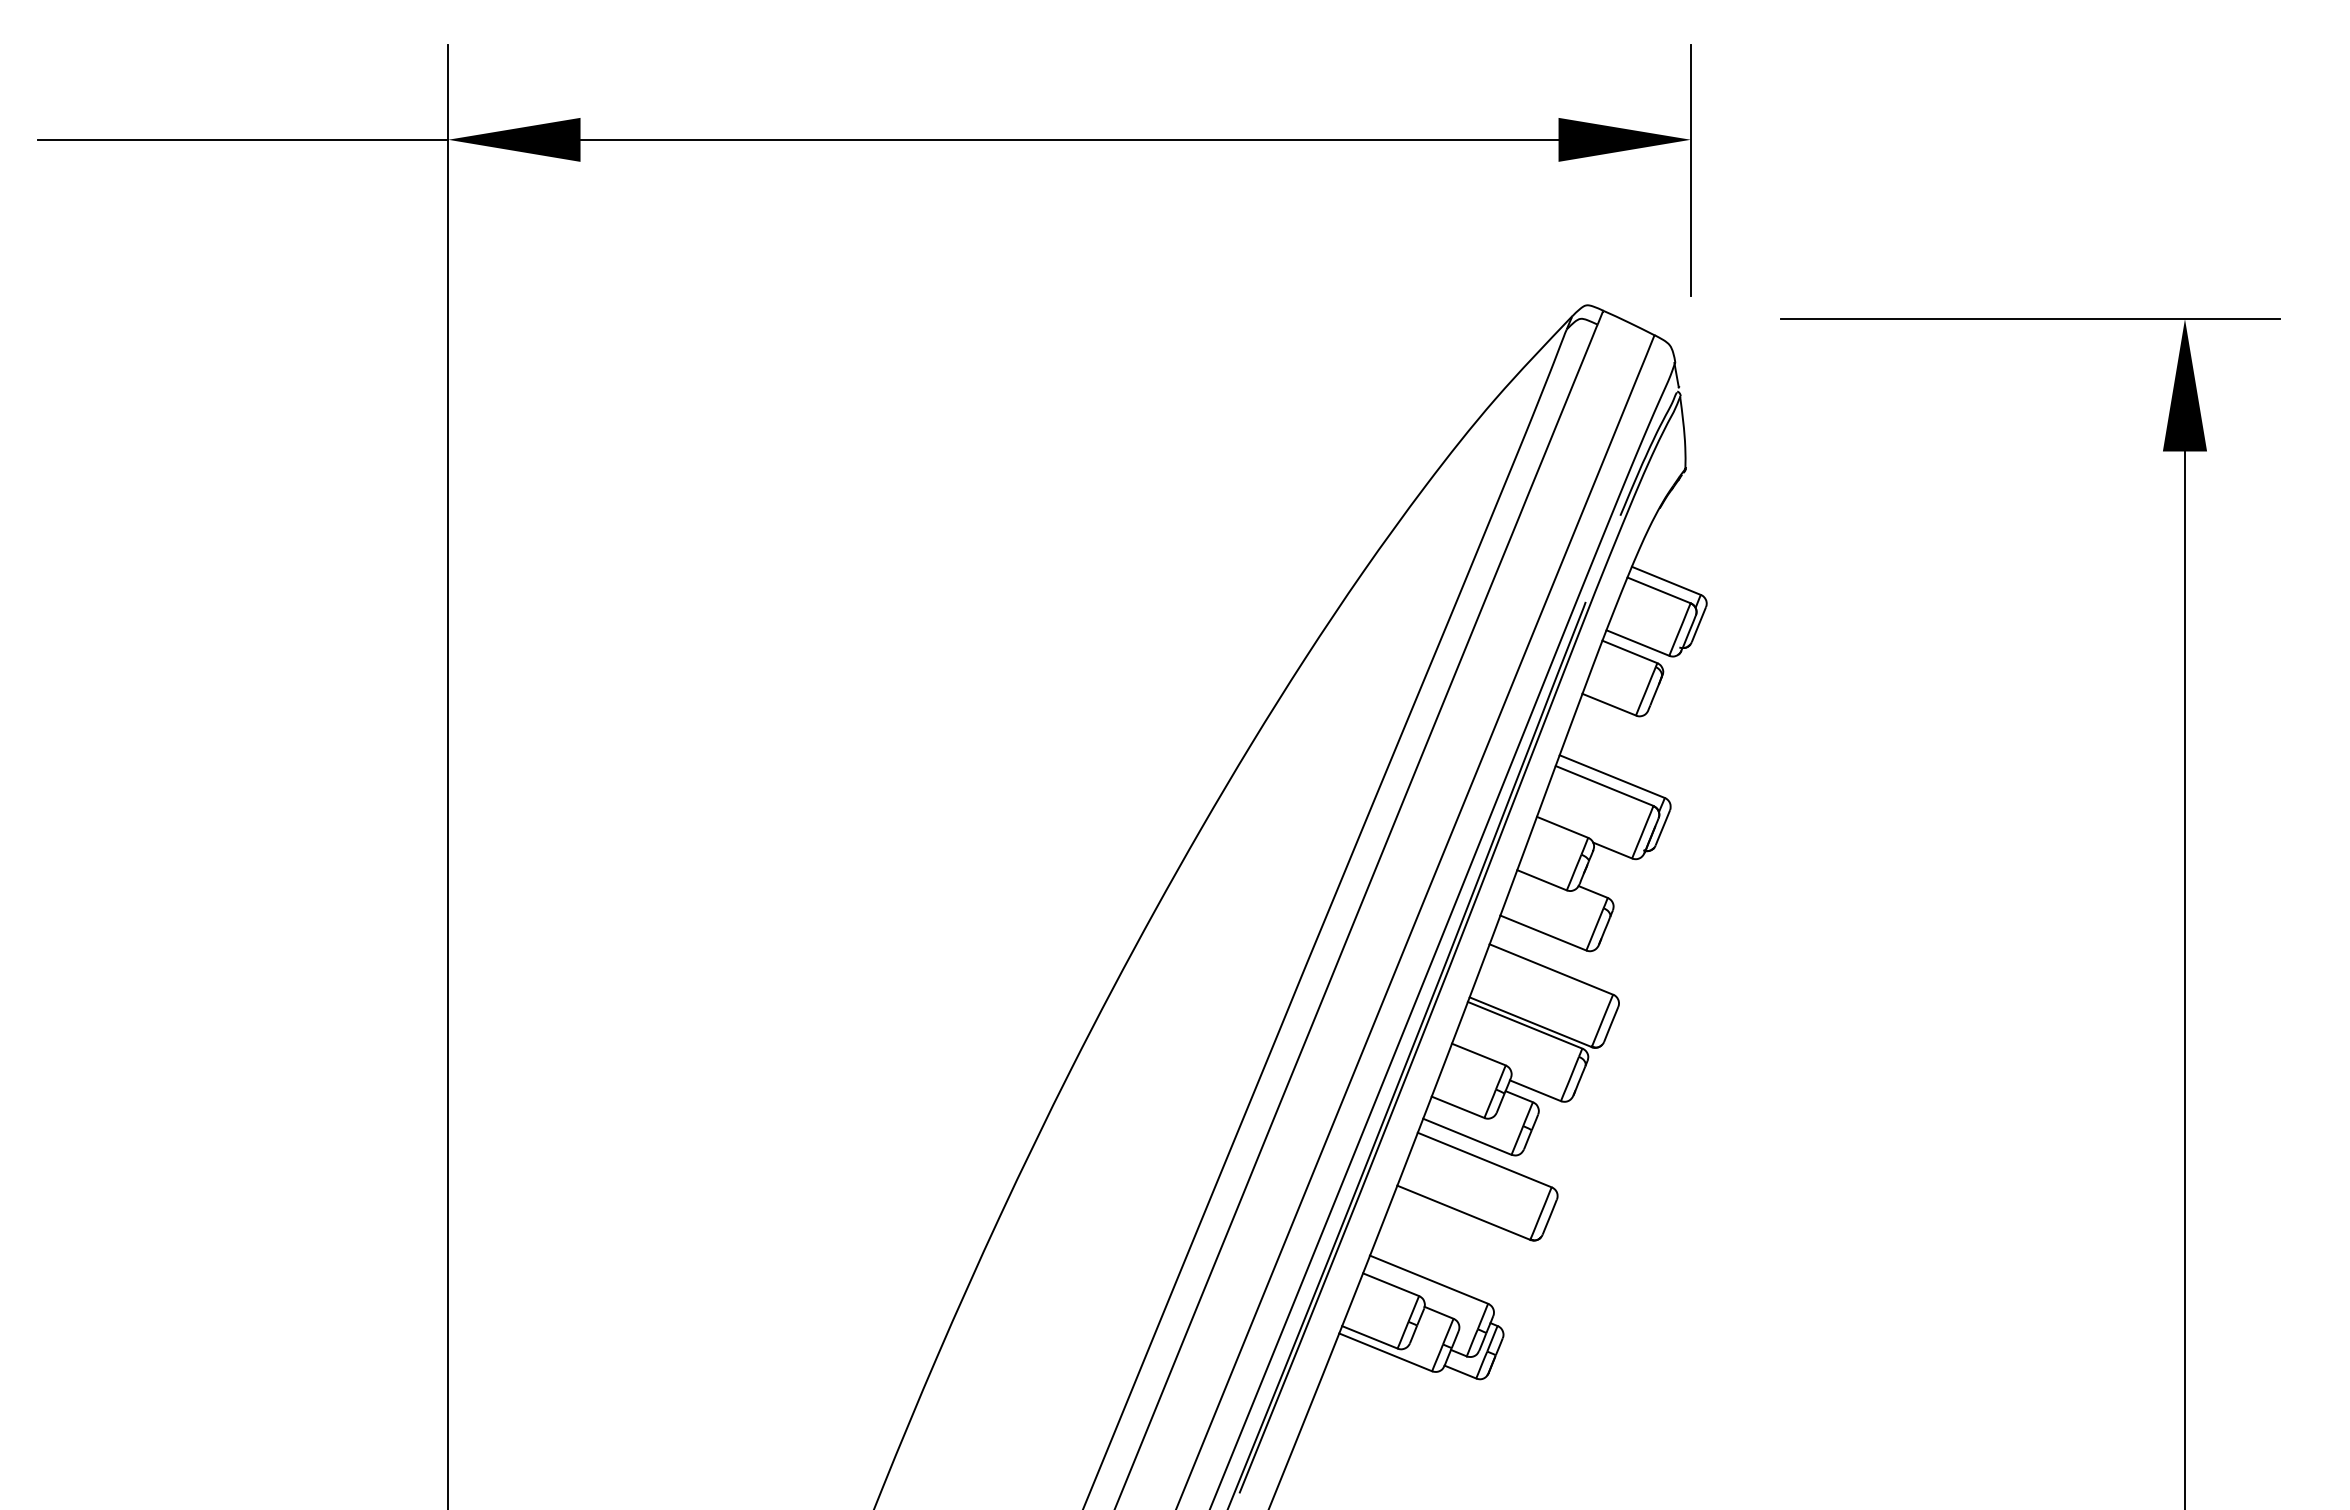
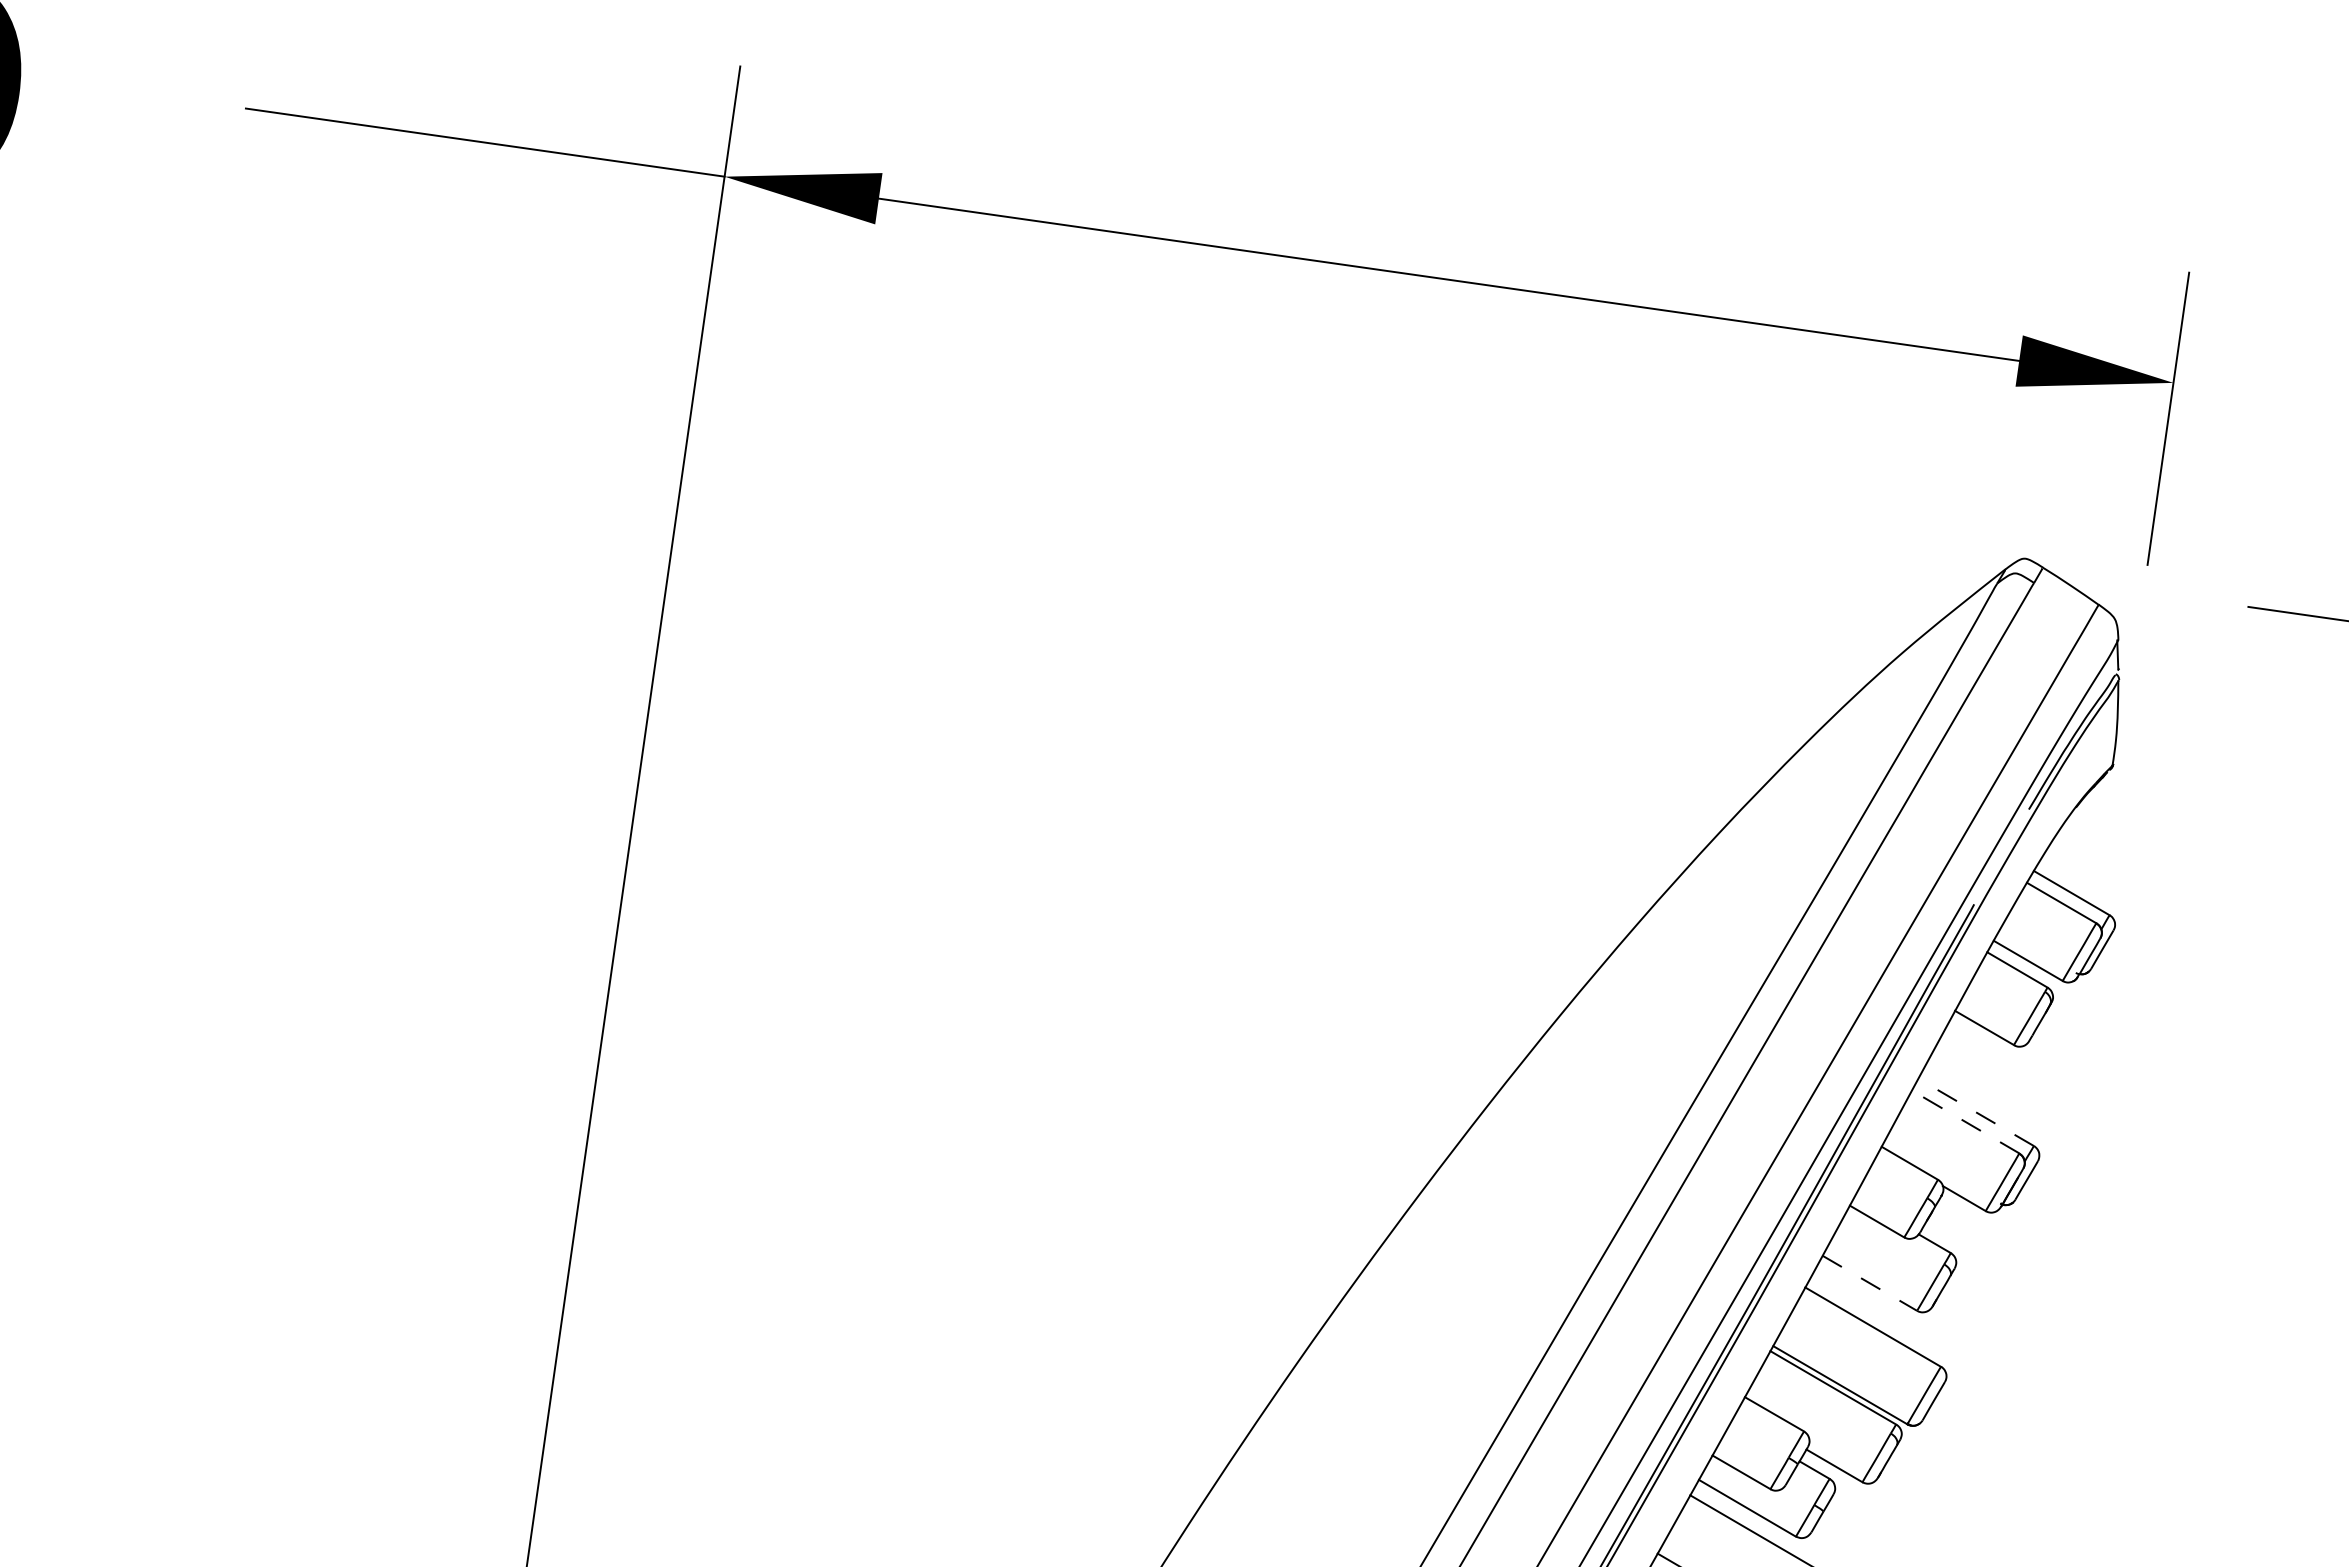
line: (1612, 776) -> (1976, 1112), solid -> dashed
line: (1604, 785) -> (1965, 1121), solid -> dashed
line: (1543, 933) -> (1869, 1283), solid -> dashed

